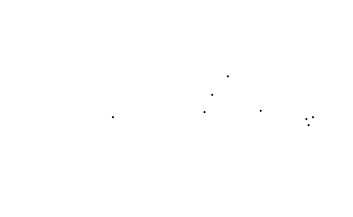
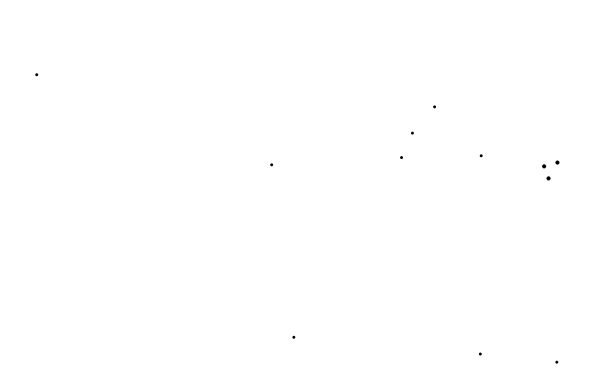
part: (309, 121) -> (550, 170), size x1.4

